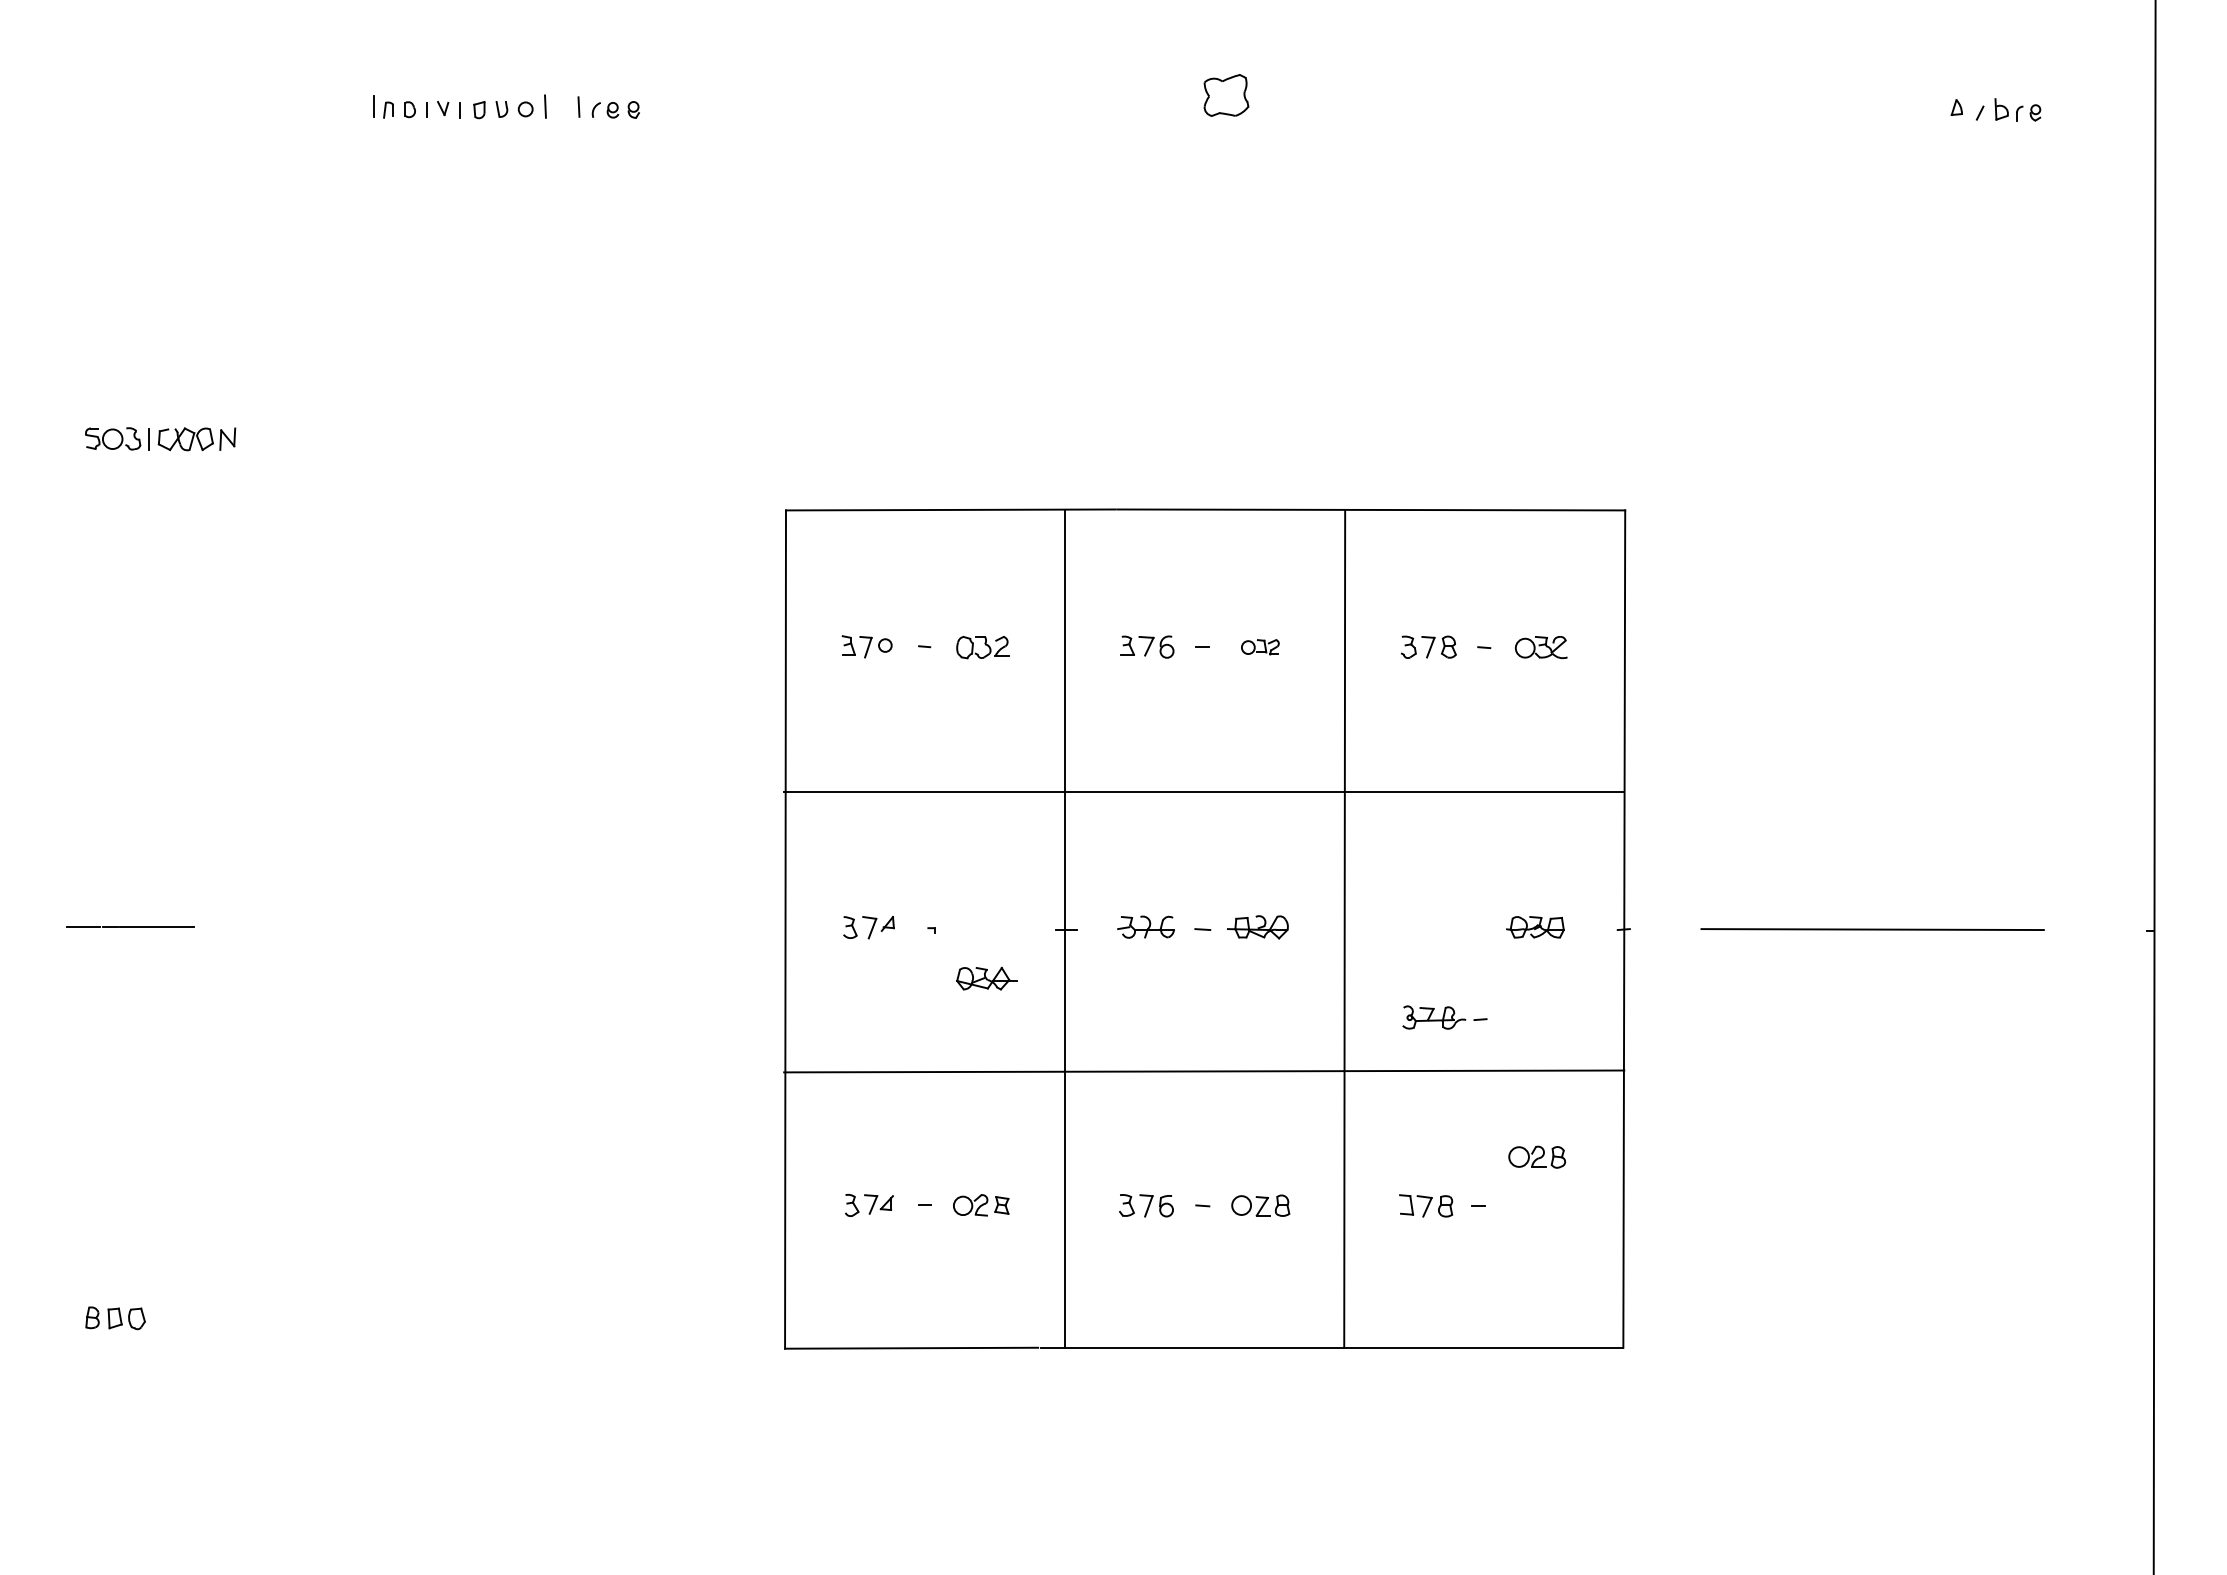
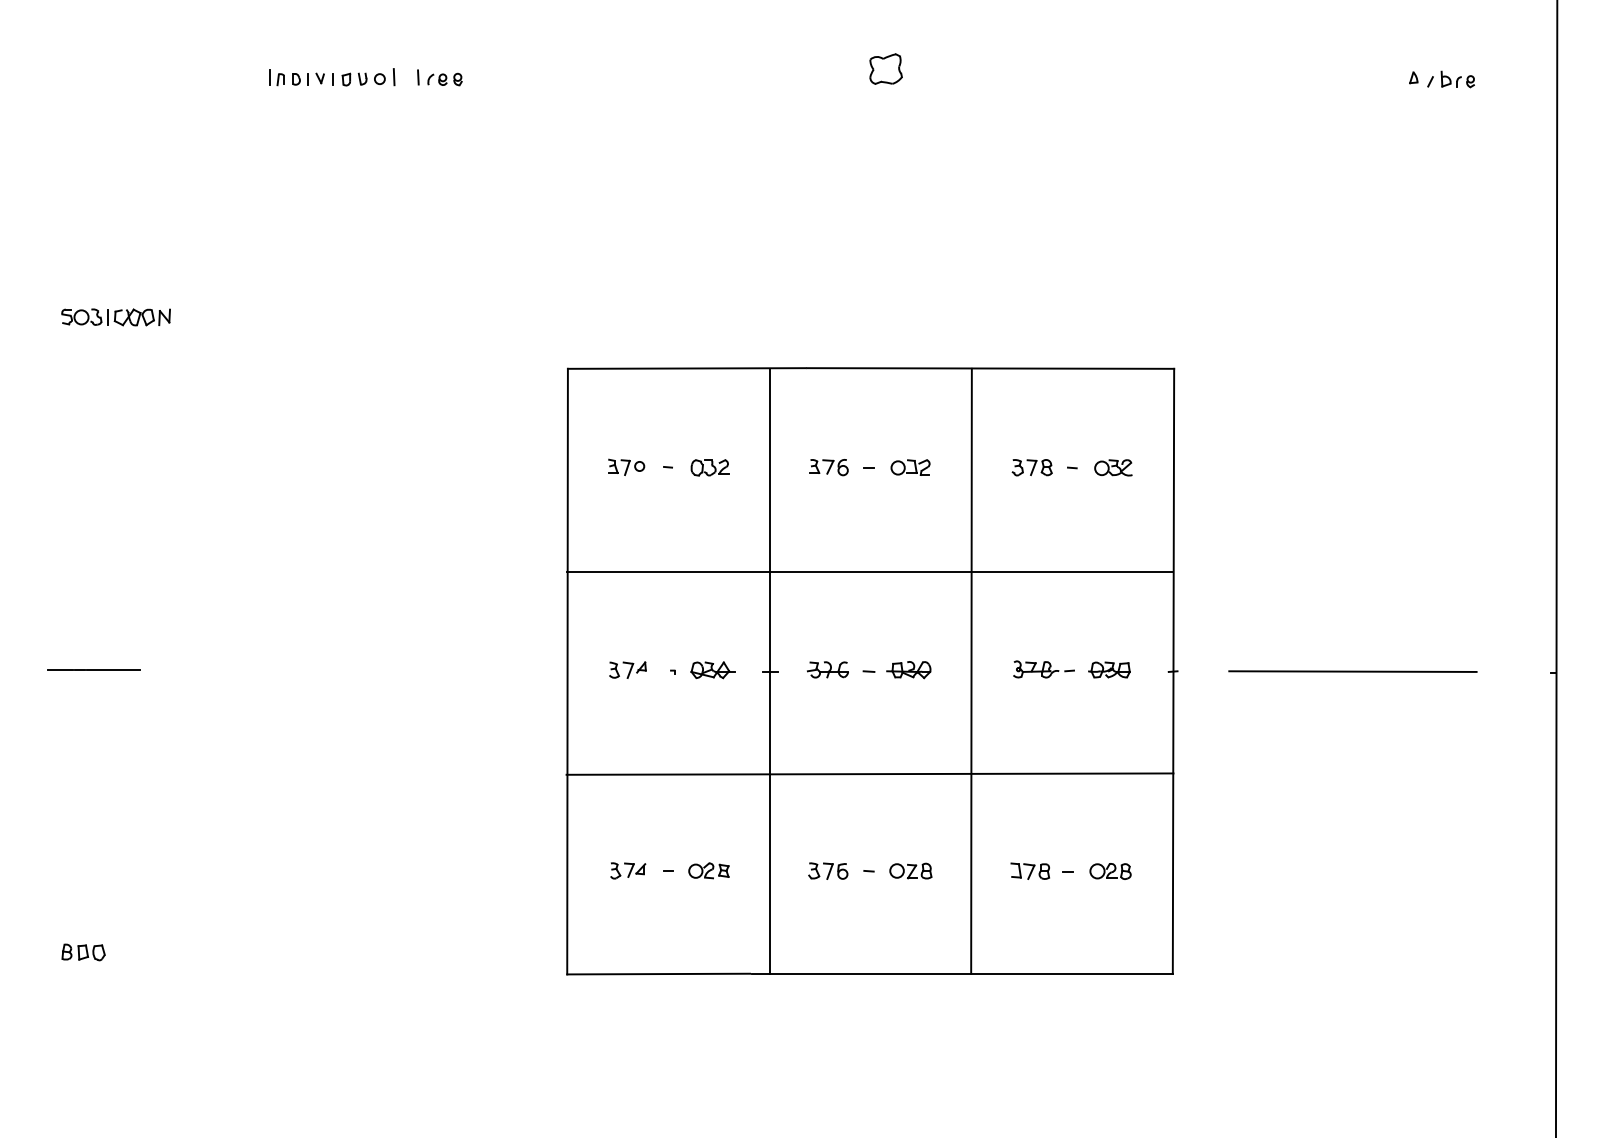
part: (1260, 647) -> (910, 467), size x1.43
part: (986, 978) -> (712, 670), moved
part: (1444, 1017) -> (1043, 669), moved
part: (1536, 1156) -> (1110, 870), moved

